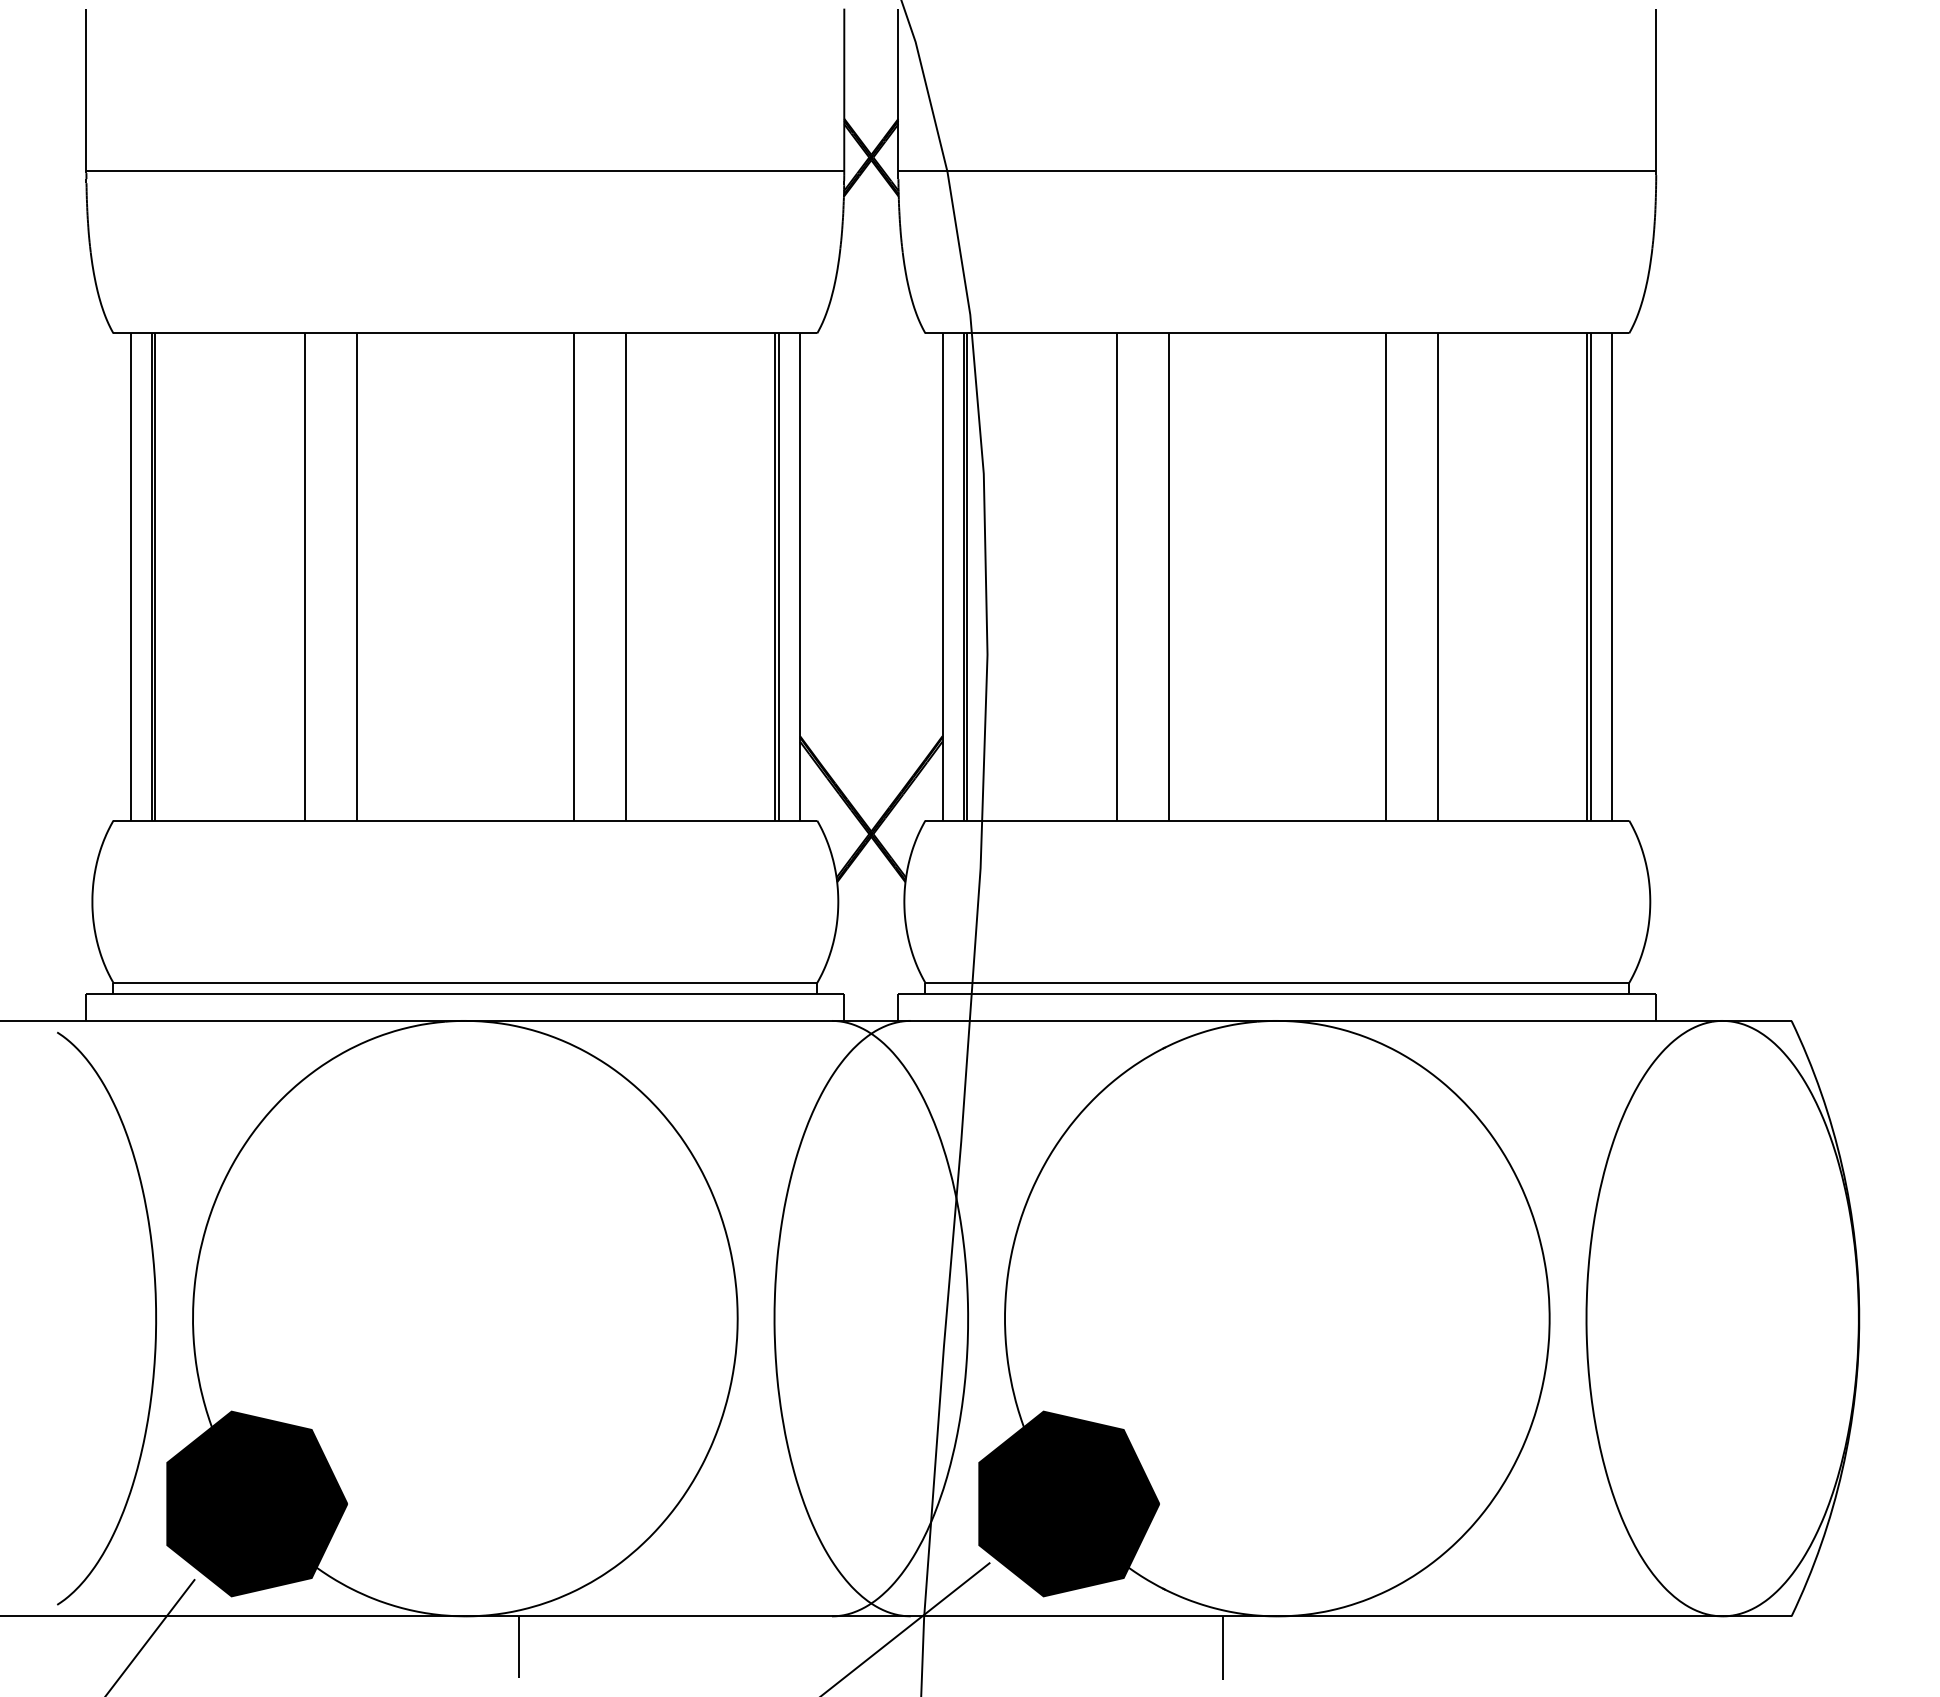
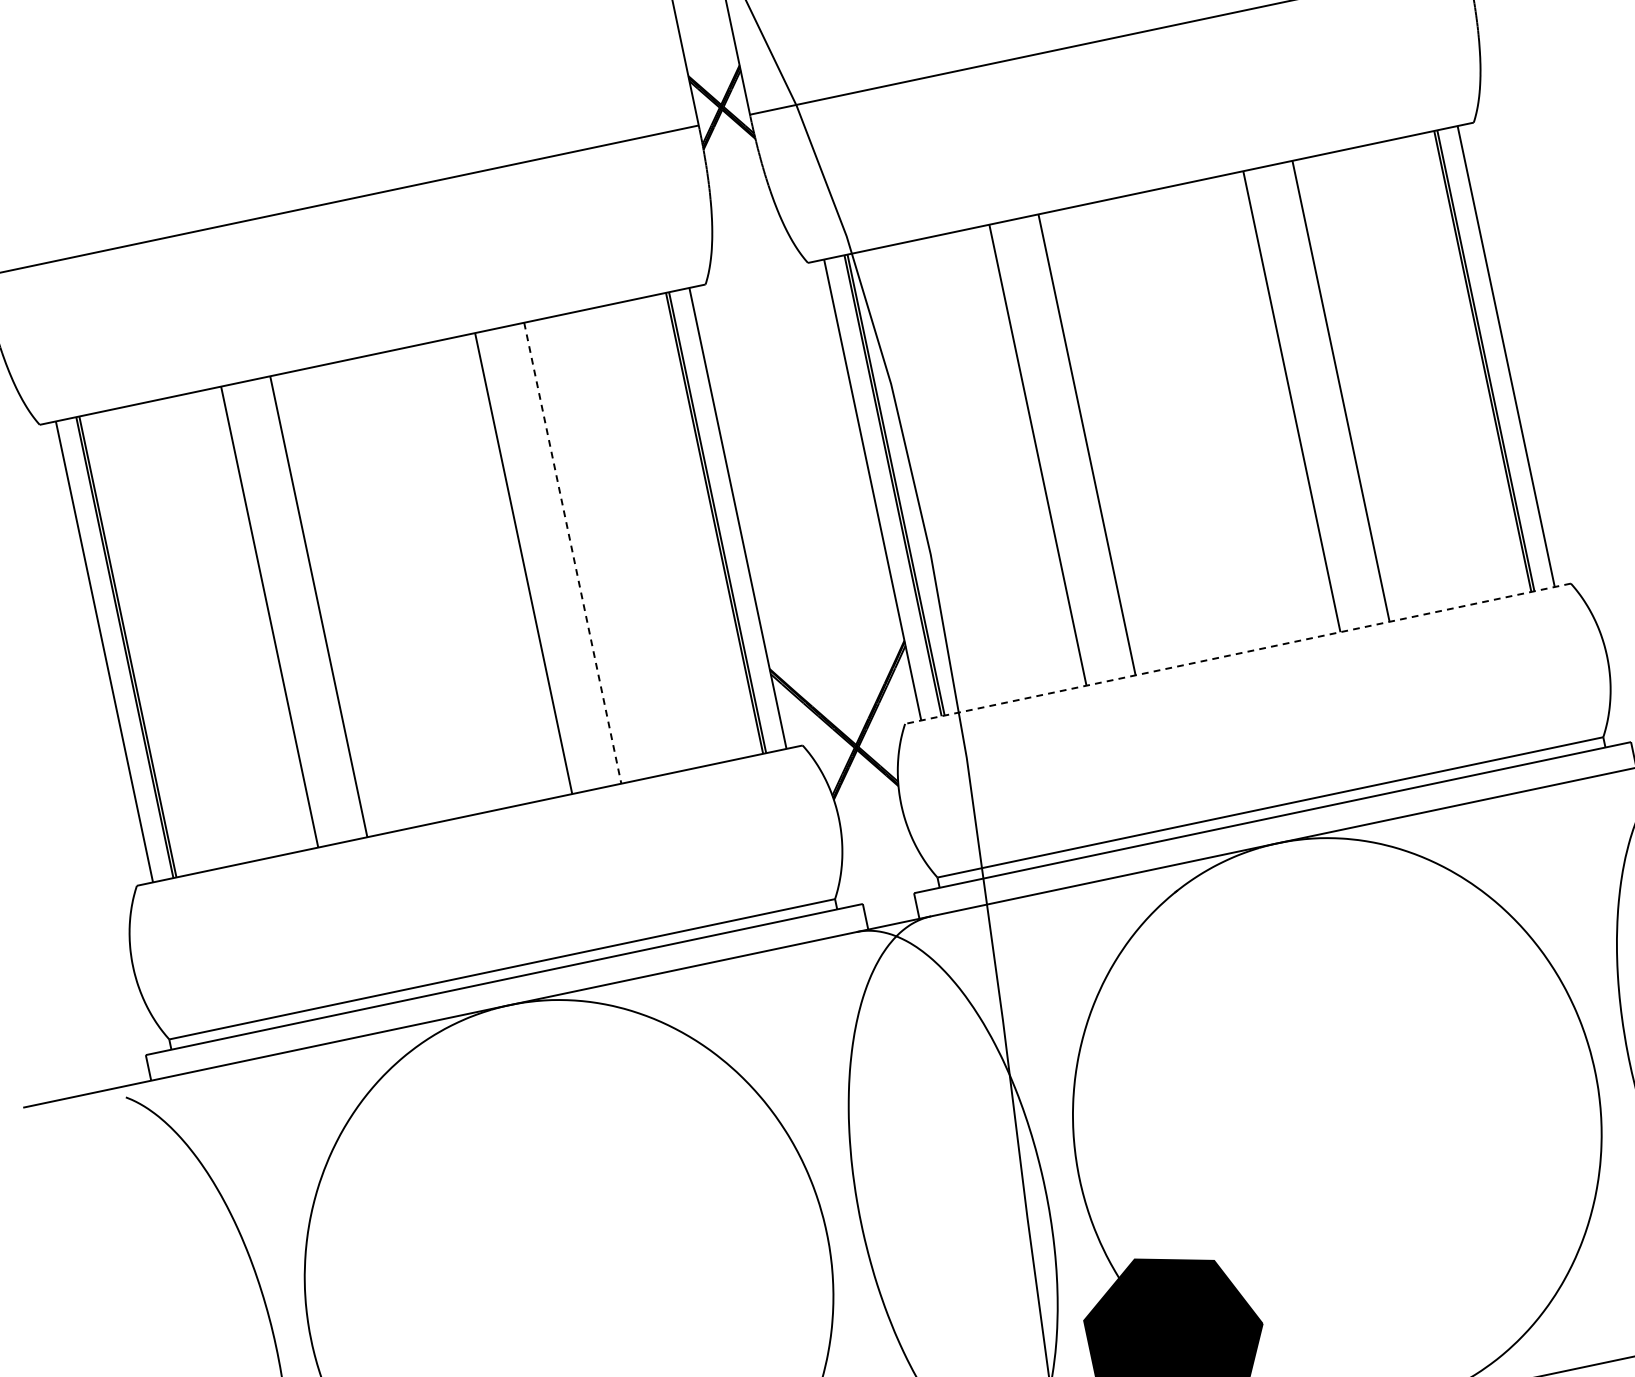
line: (625, 577) -> (572, 553), solid -> dashed
line: (1277, 820) -> (1238, 653), solid -> dashed

